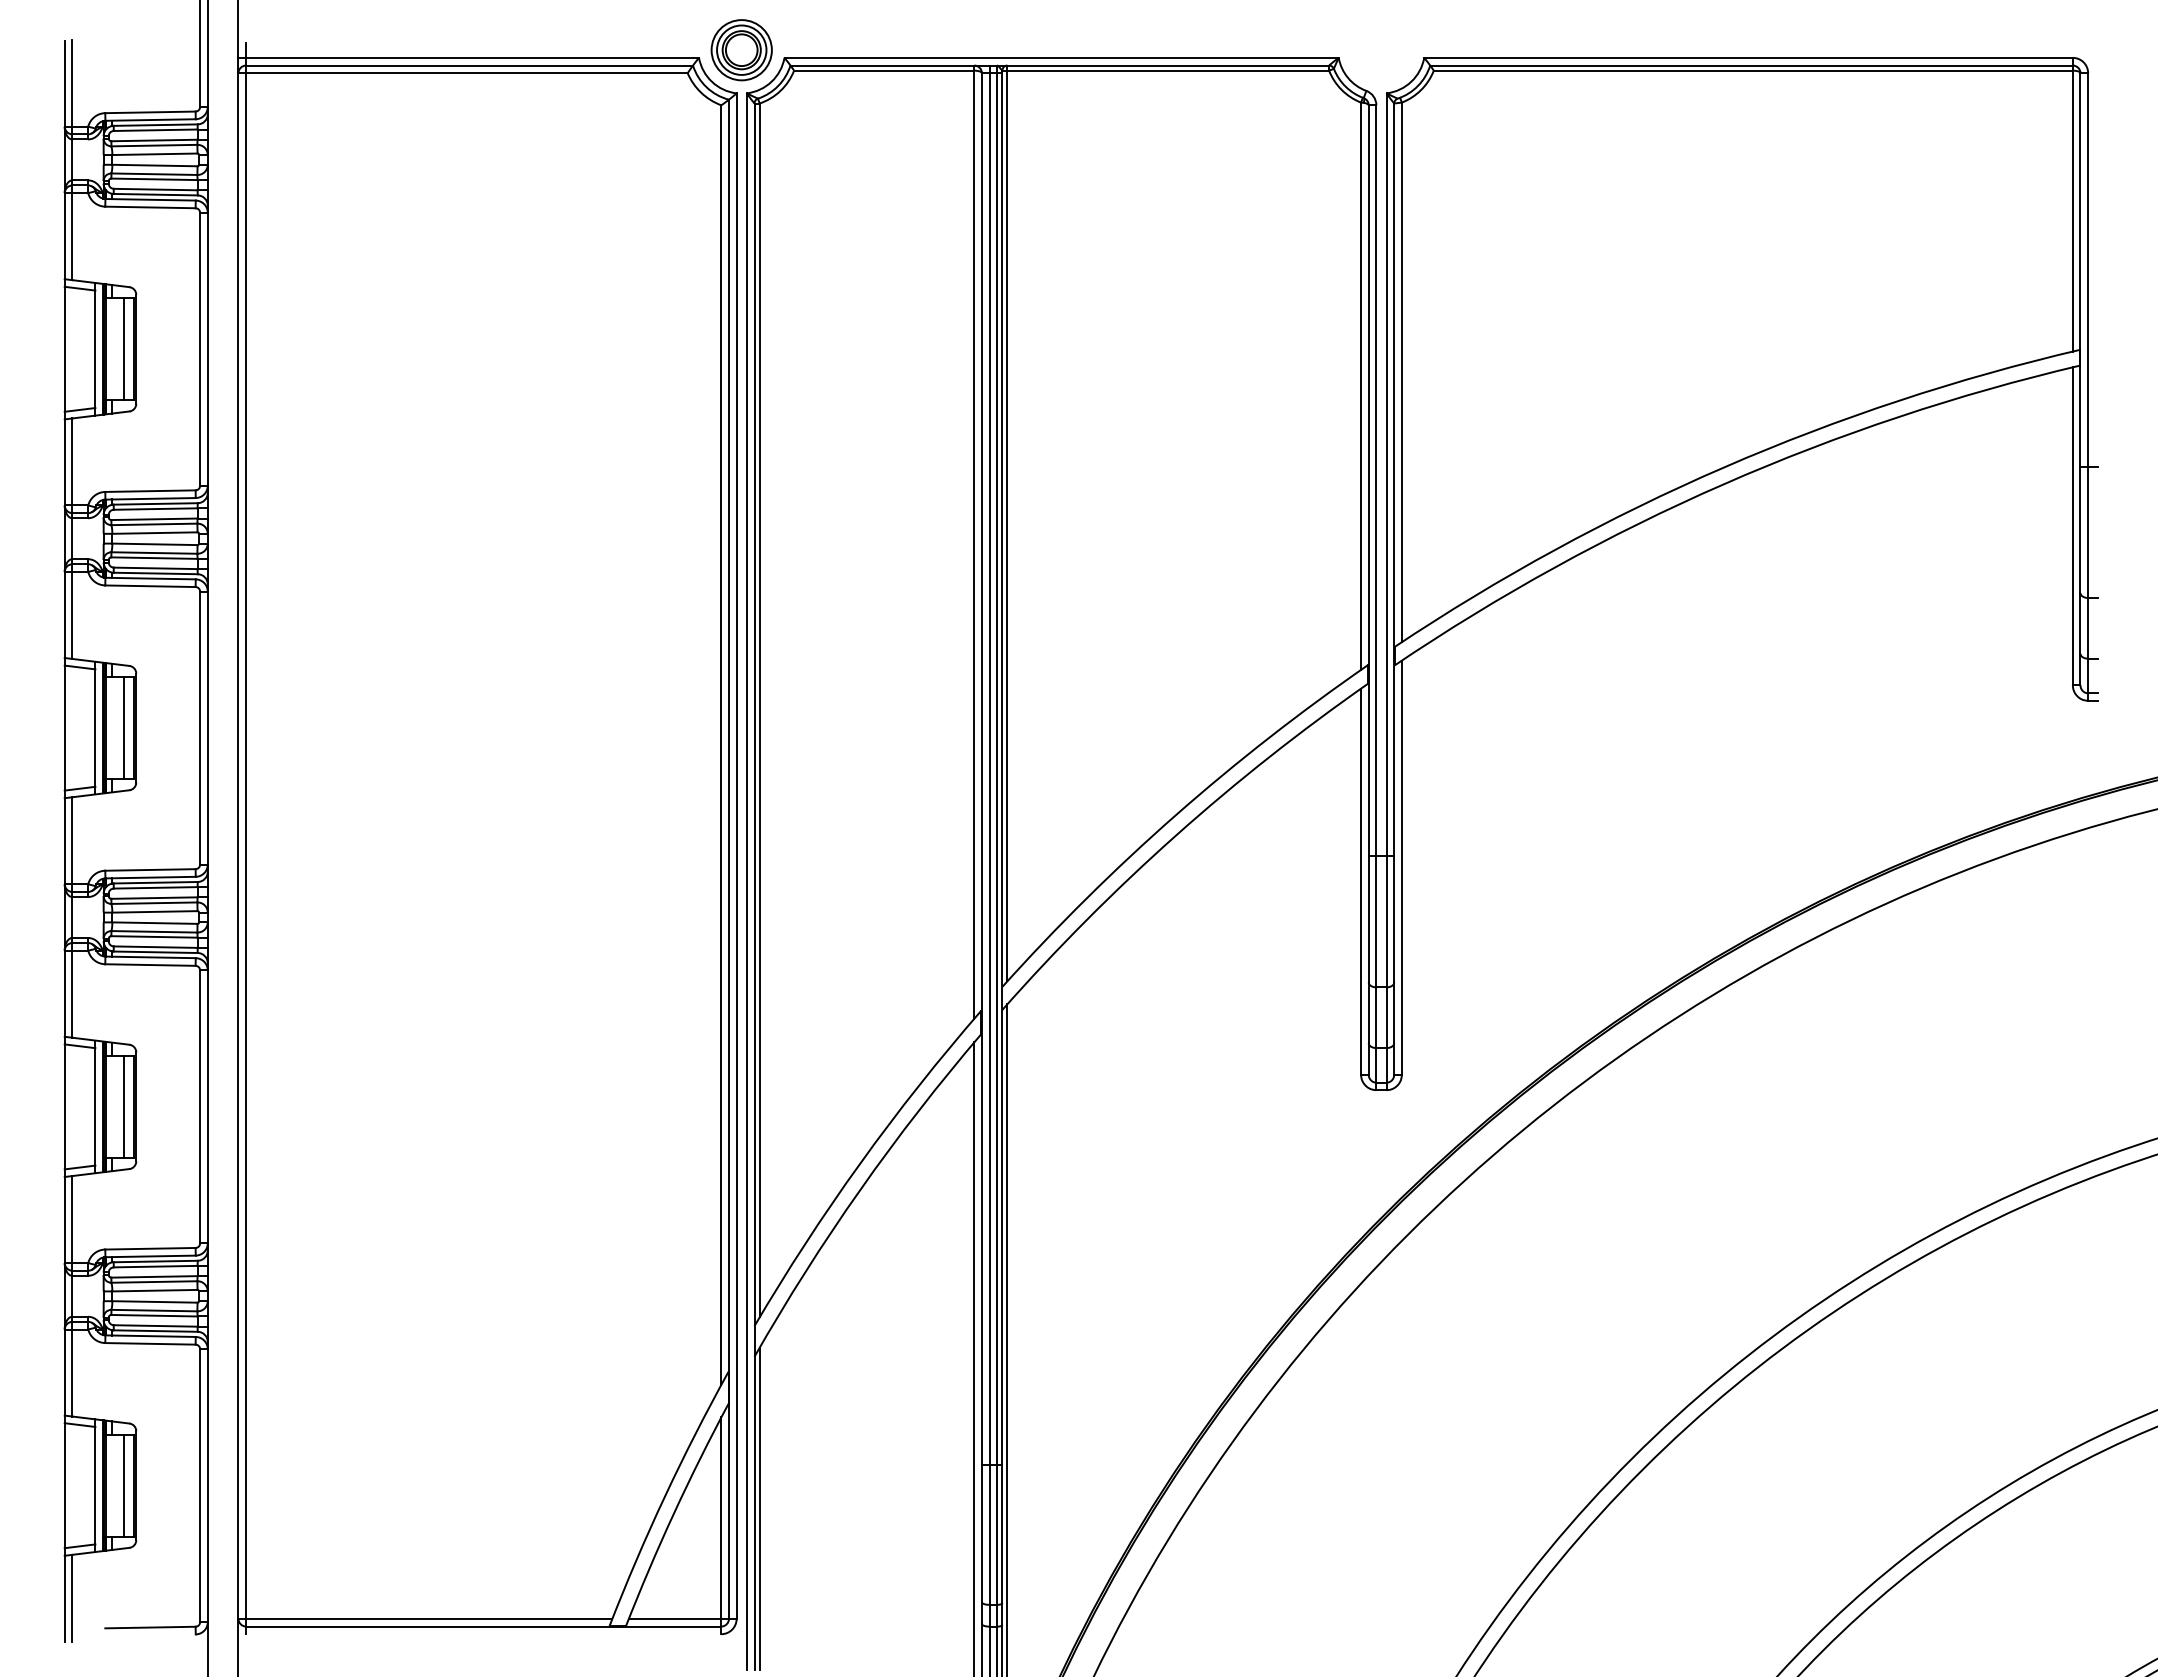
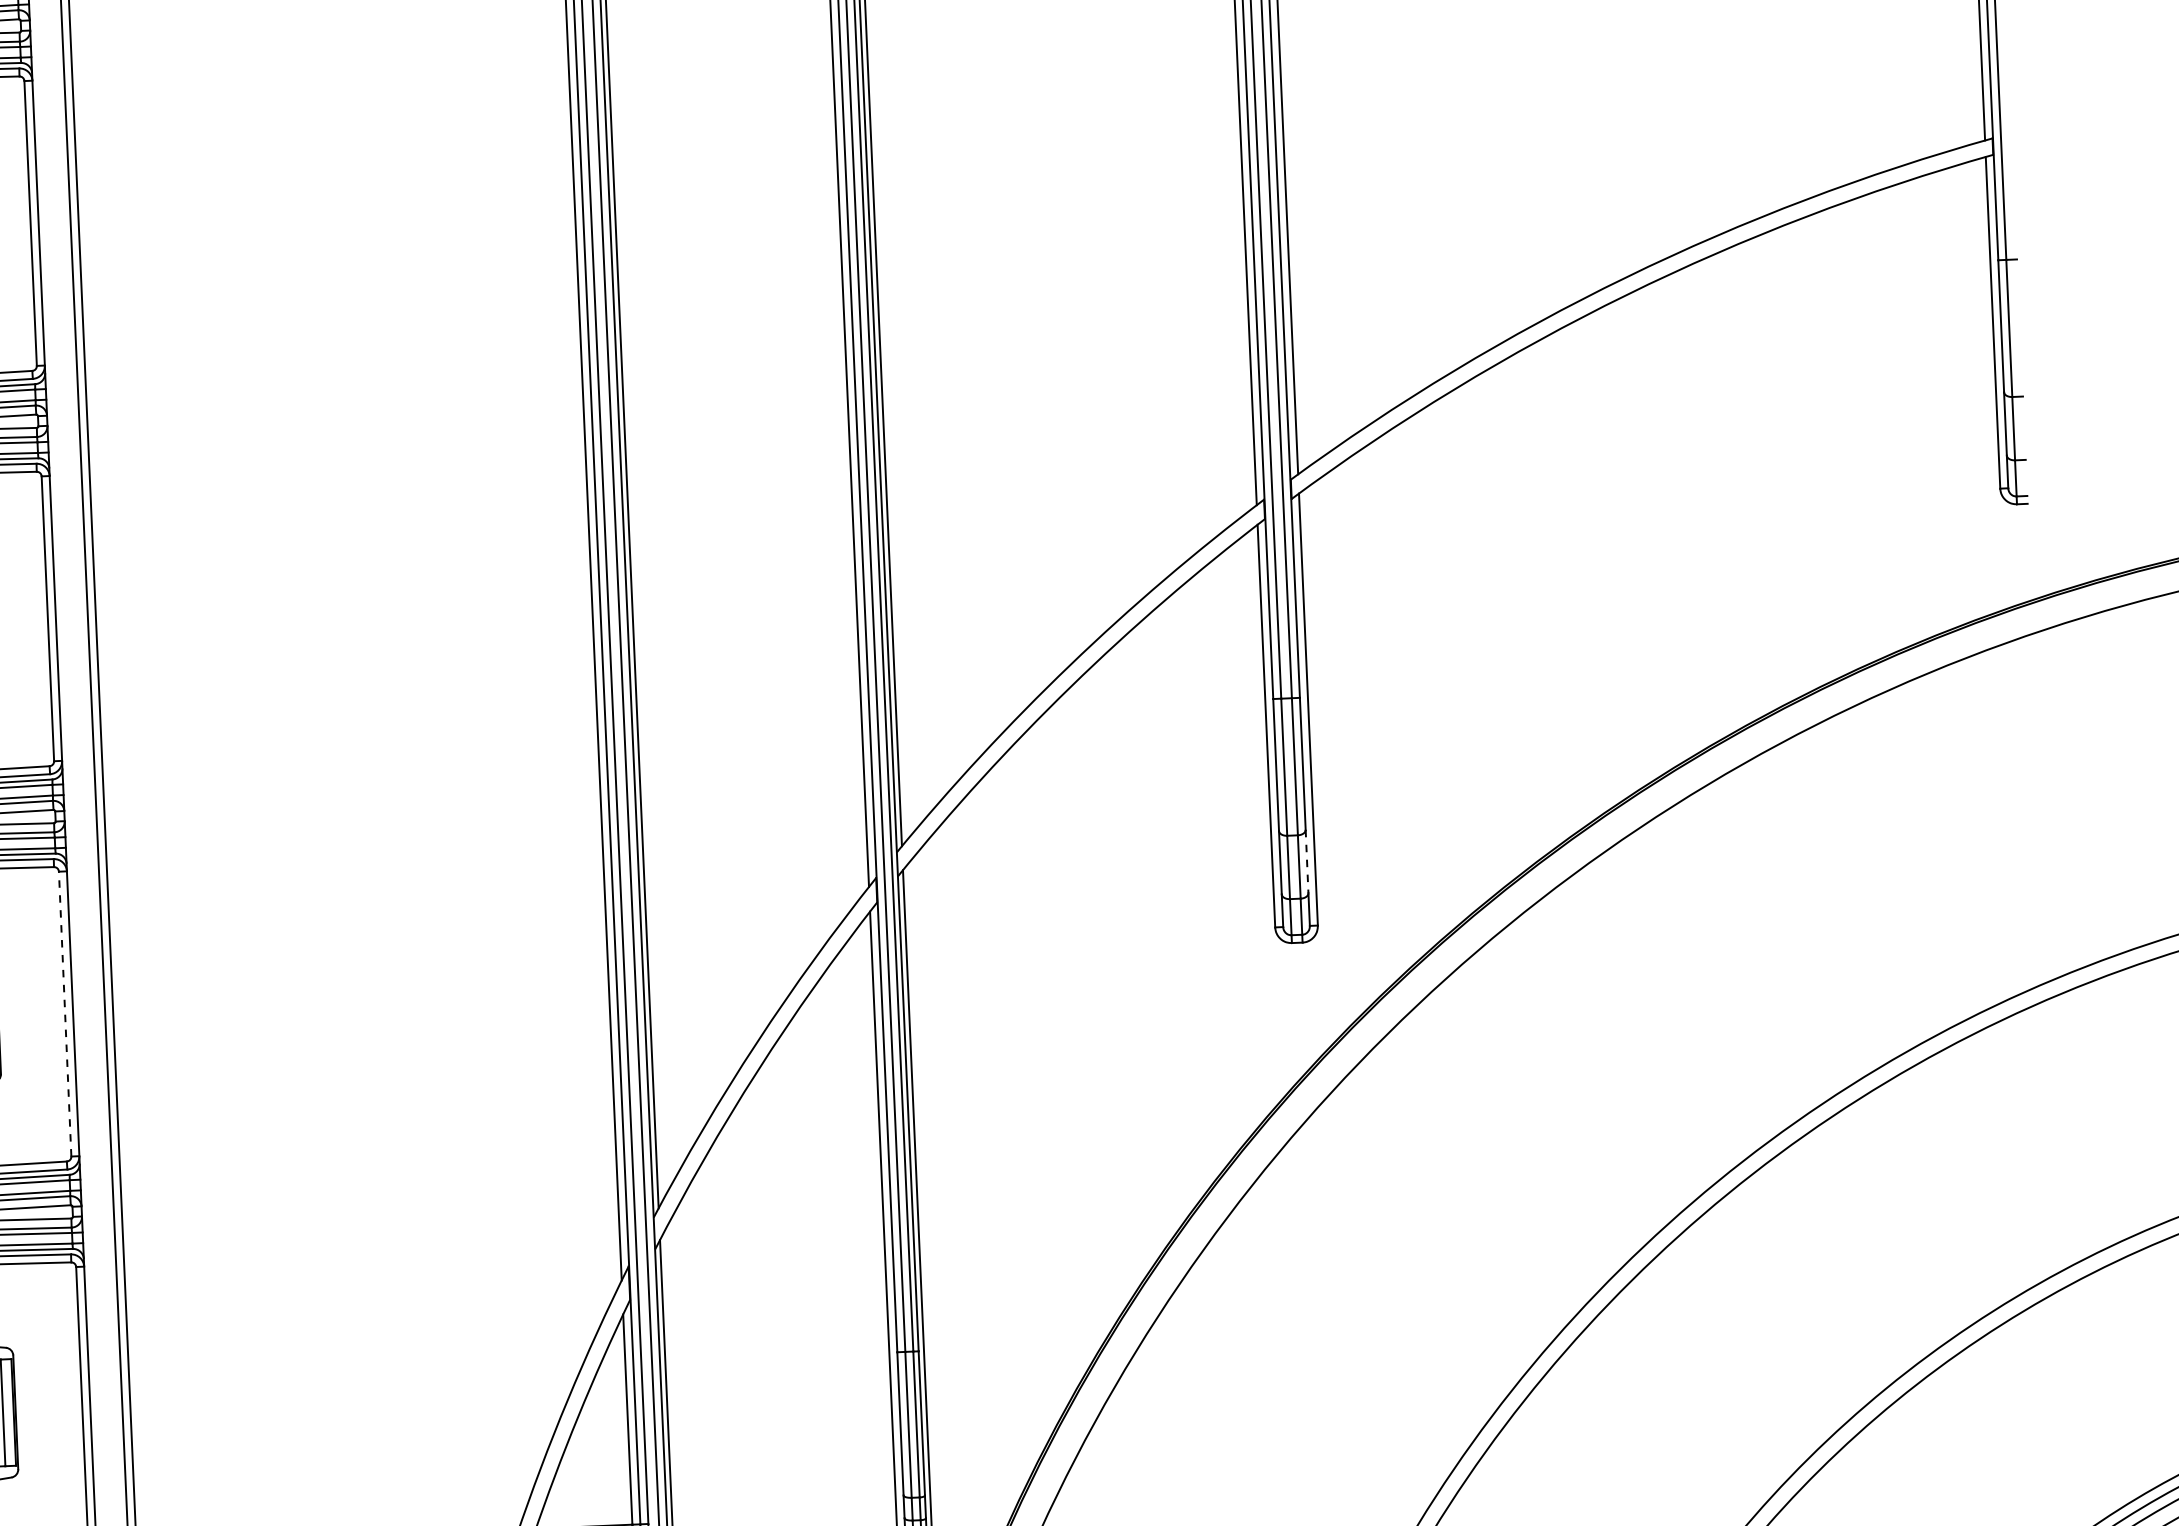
line: (1394, 1013) -> (1307, 862), solid -> dashed
line: (200, 1106) -> (65, 1013), solid -> dashed

